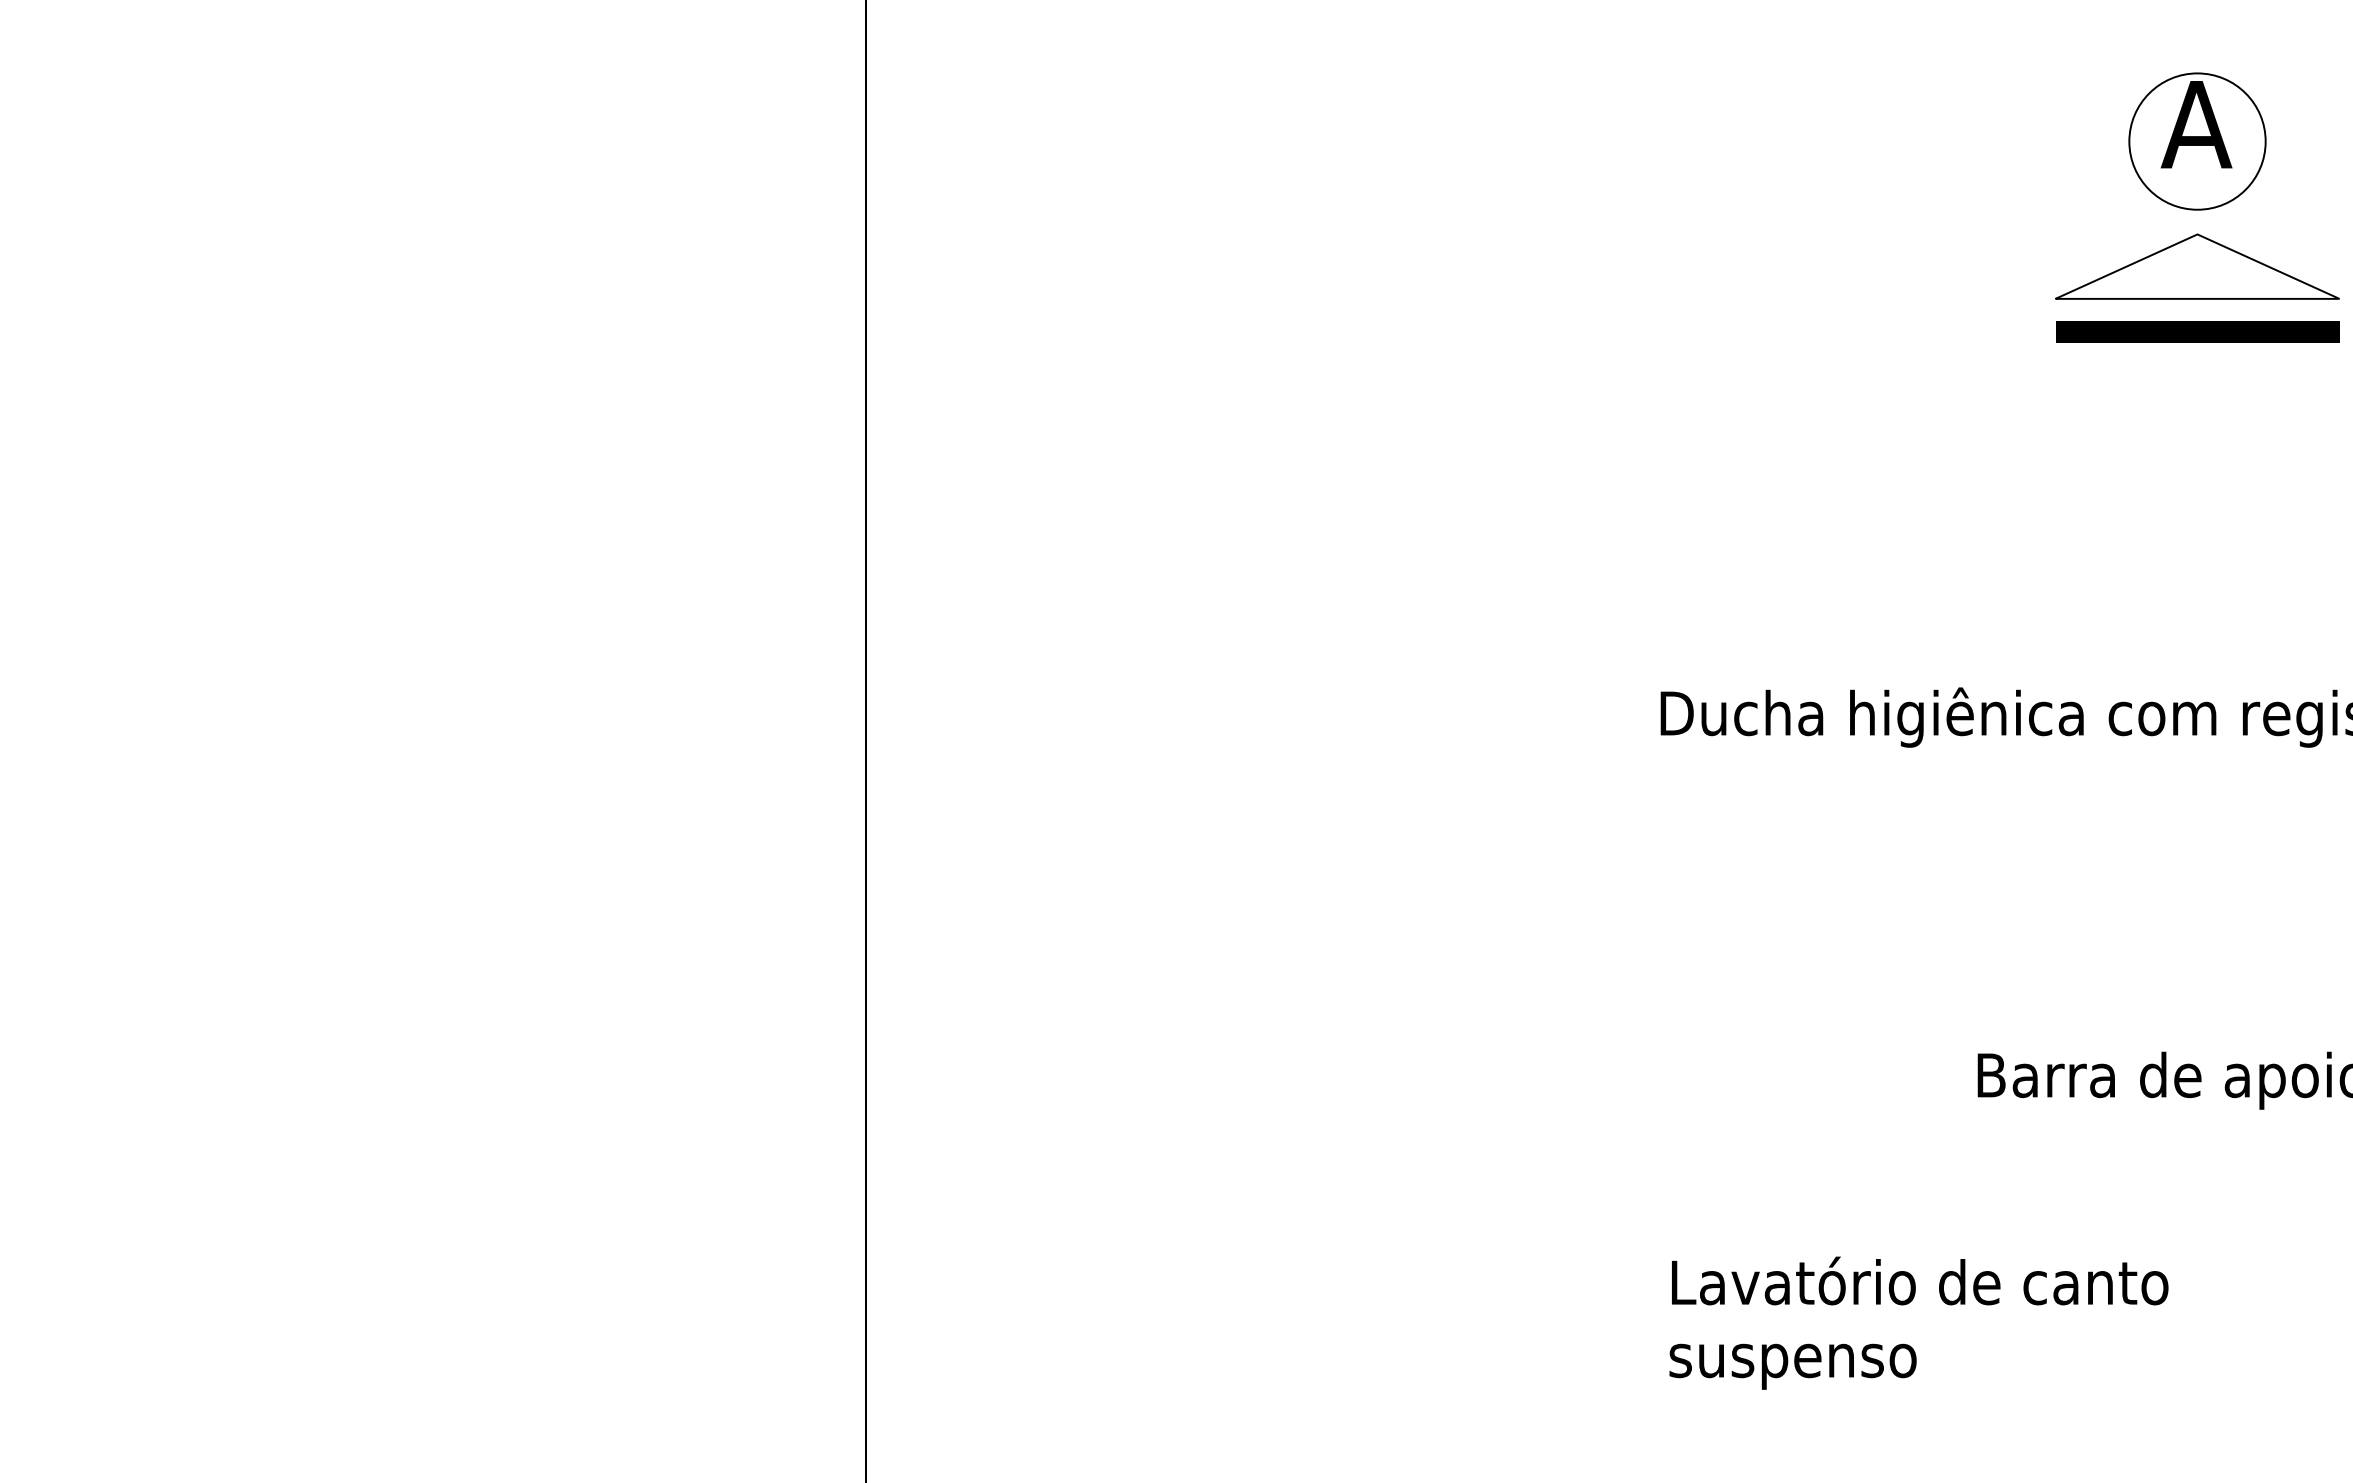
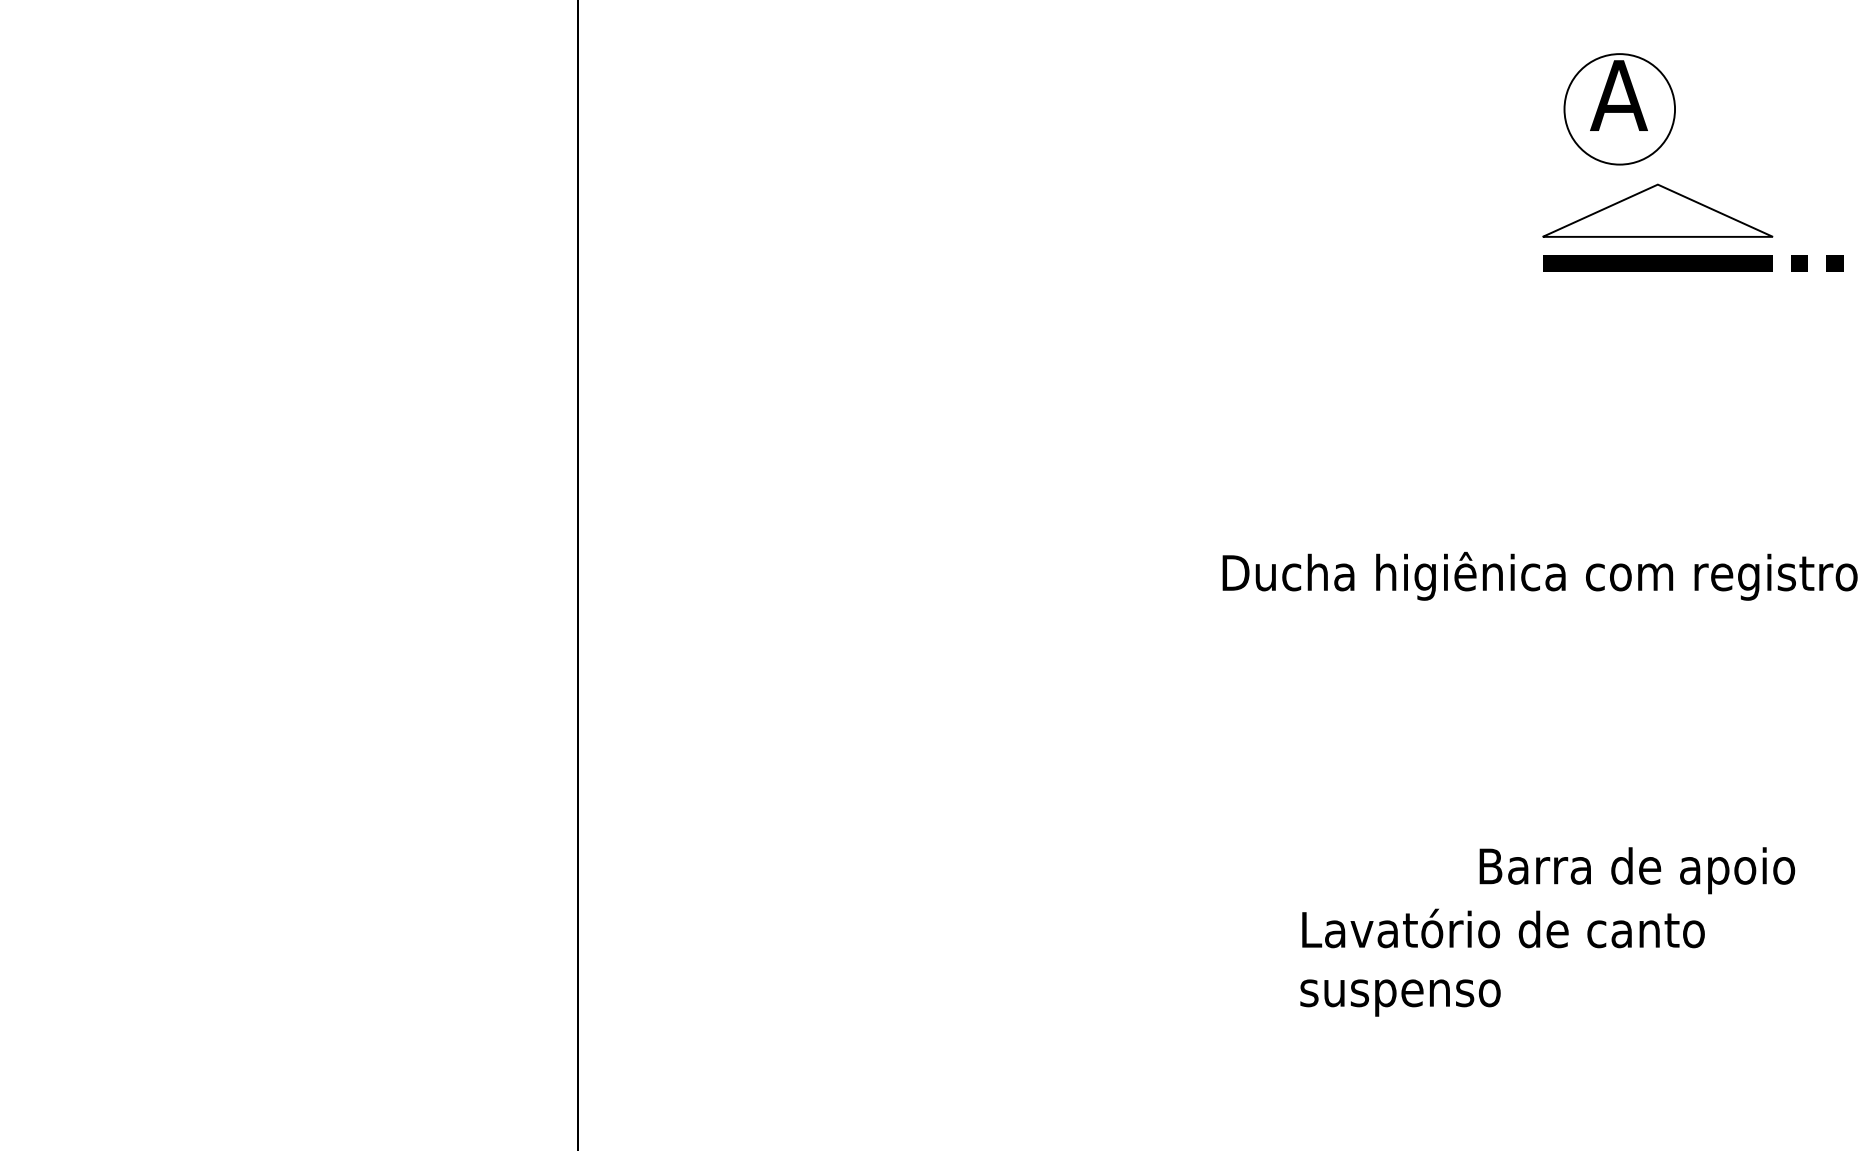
part: (2197, 141) -> (1619, 109), moved
text: (1918, 1322) -> (1502, 962), moved

